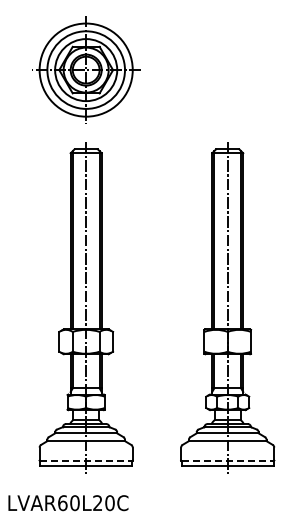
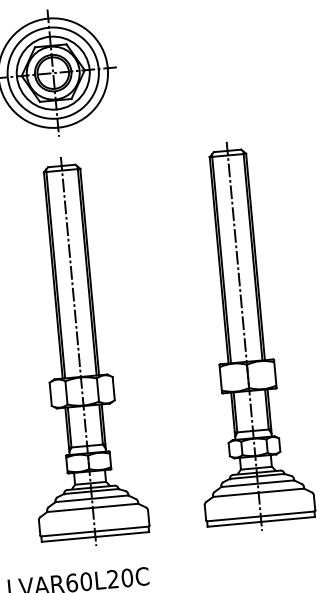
line: (86, 461) -> (95, 531), dashed -> solid
line: (227, 461) -> (260, 516), dashed -> solid

